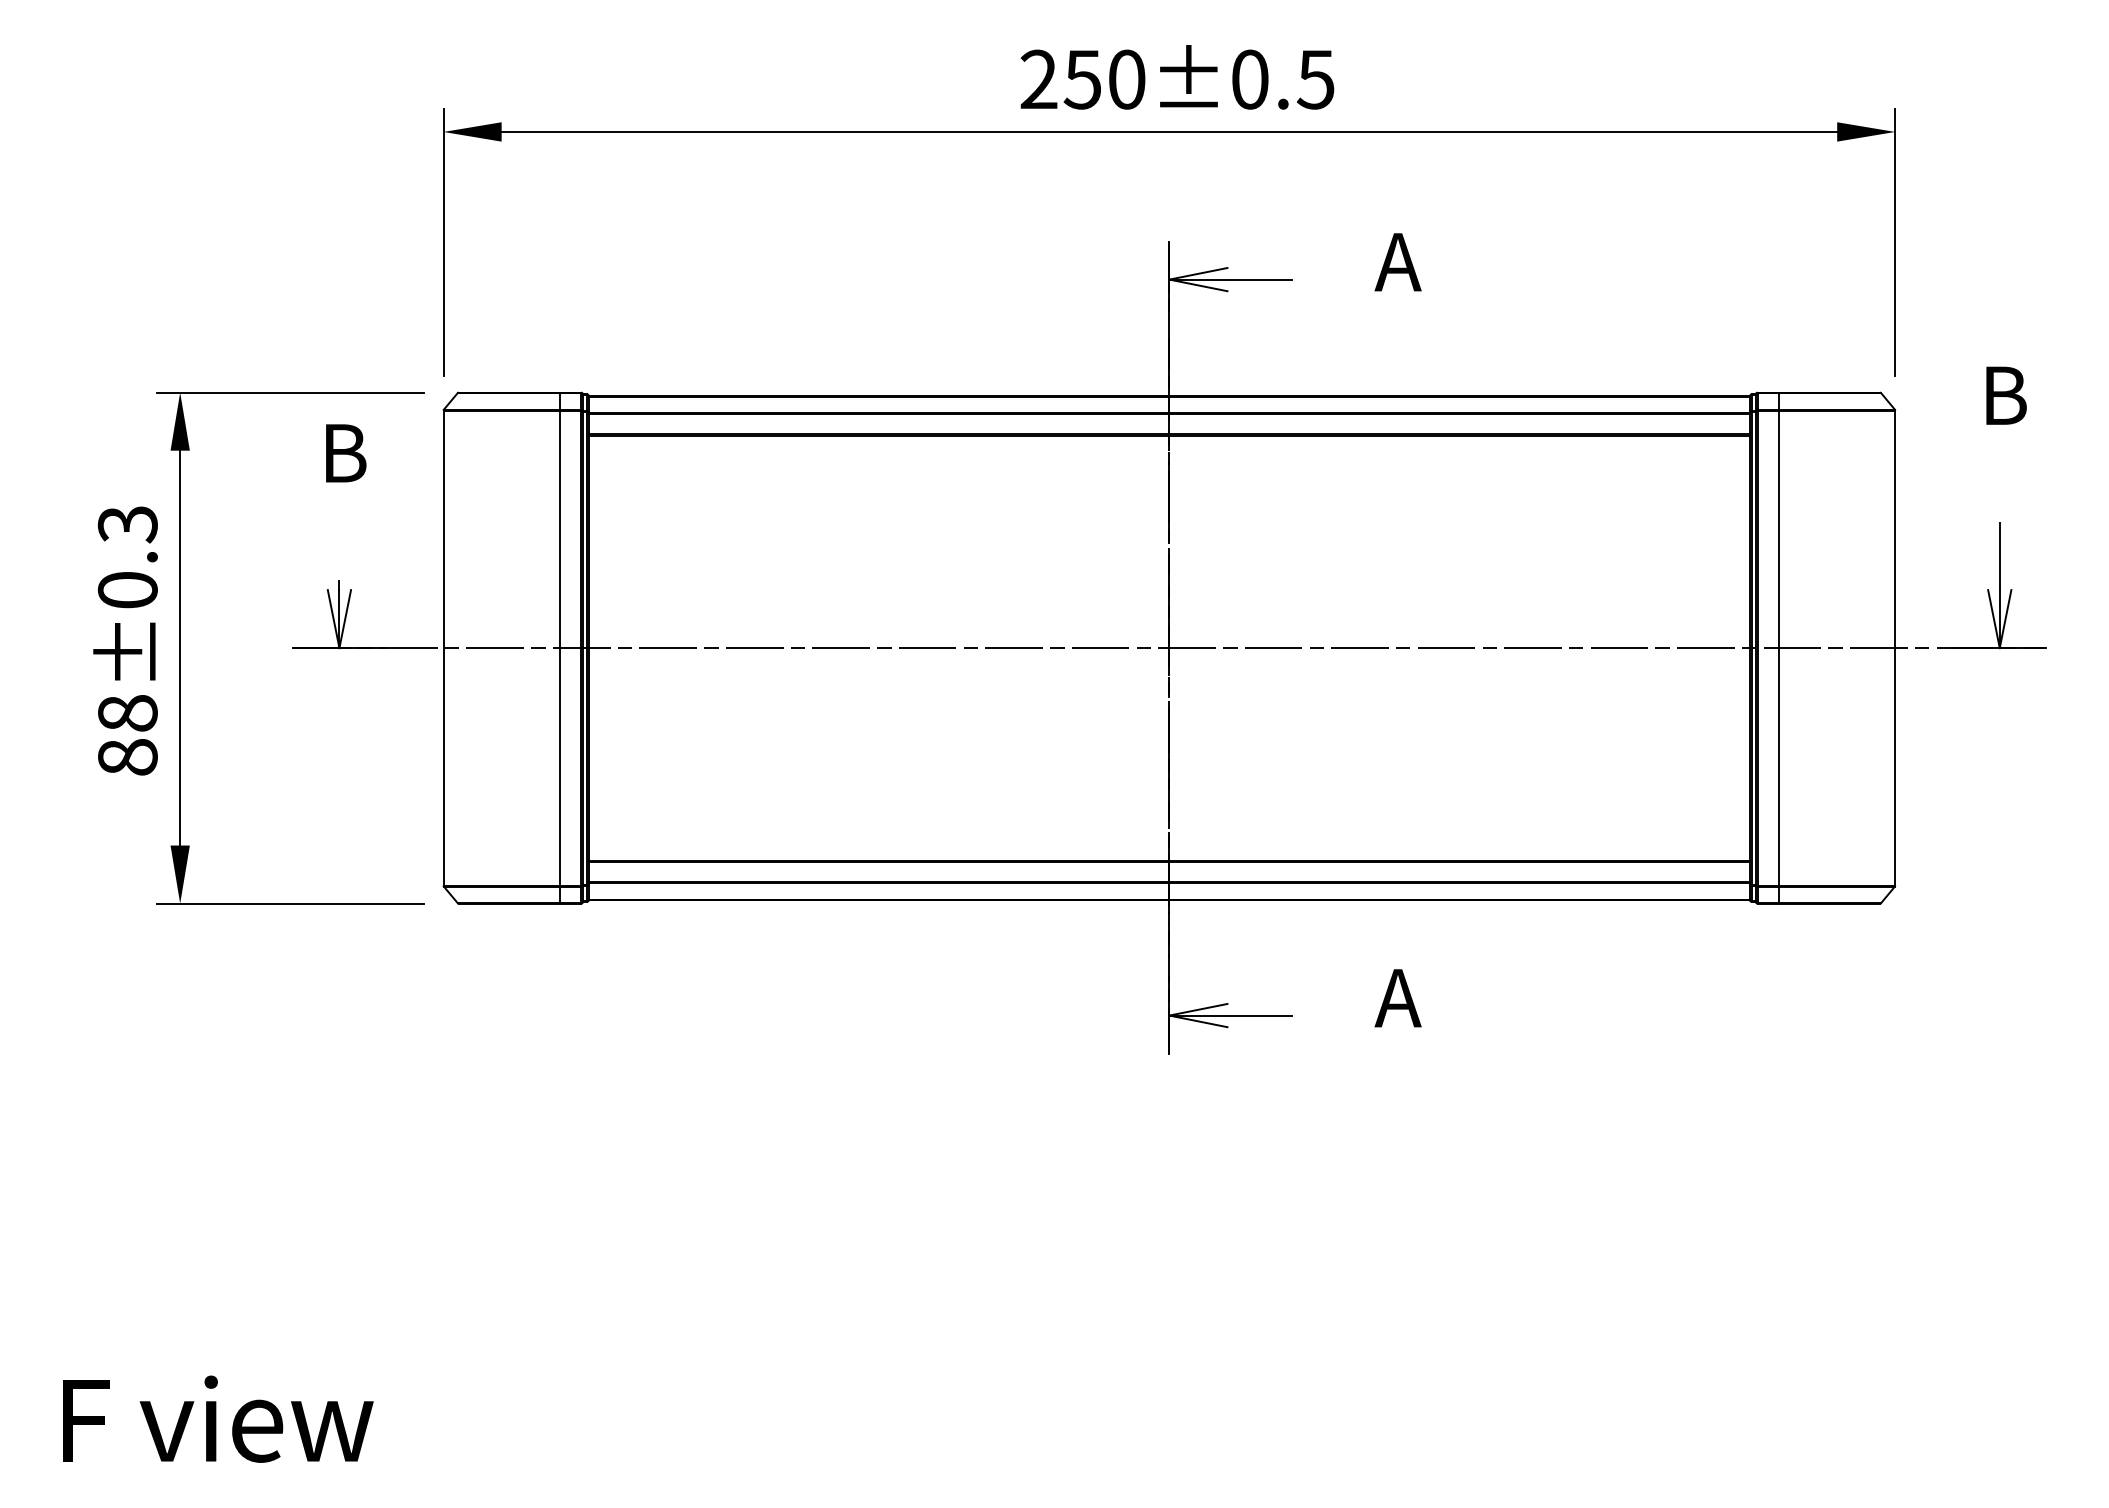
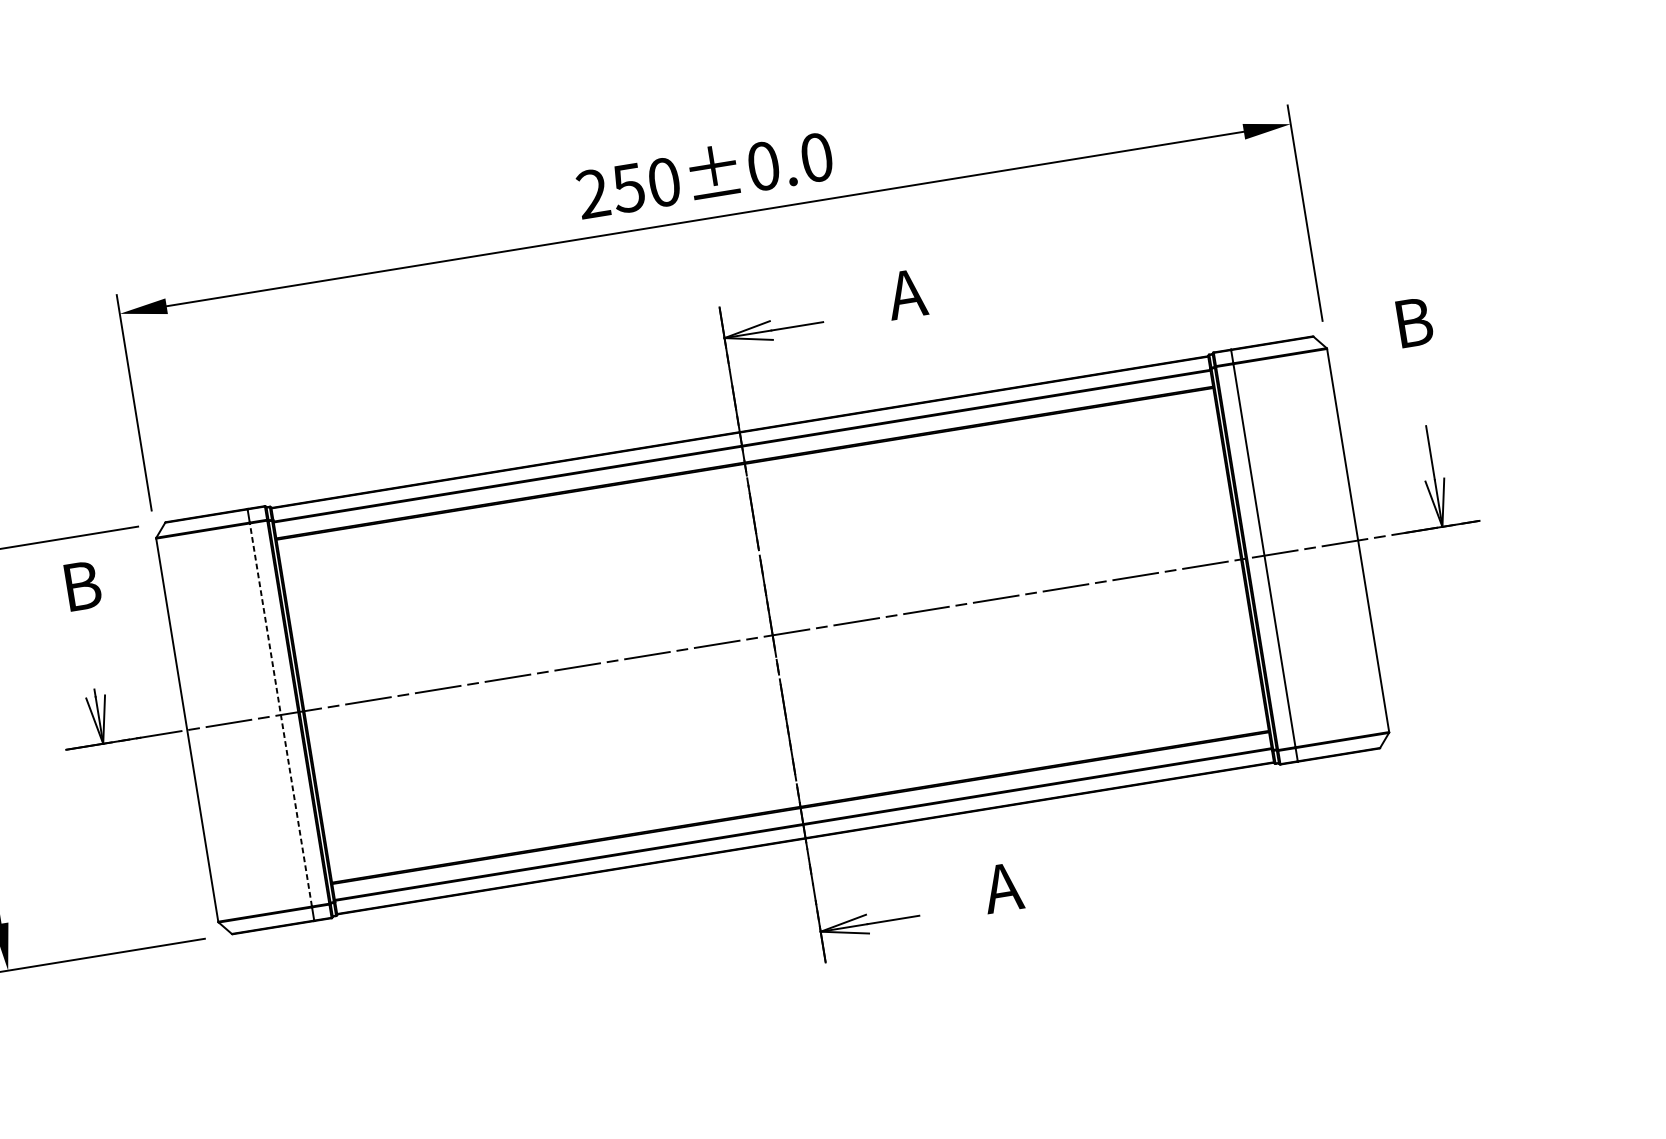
text: (1315, 79) -> (816, 157), 250±0.5 -> 250±0.0
line: (559, 647) -> (280, 714), solid -> dashed

